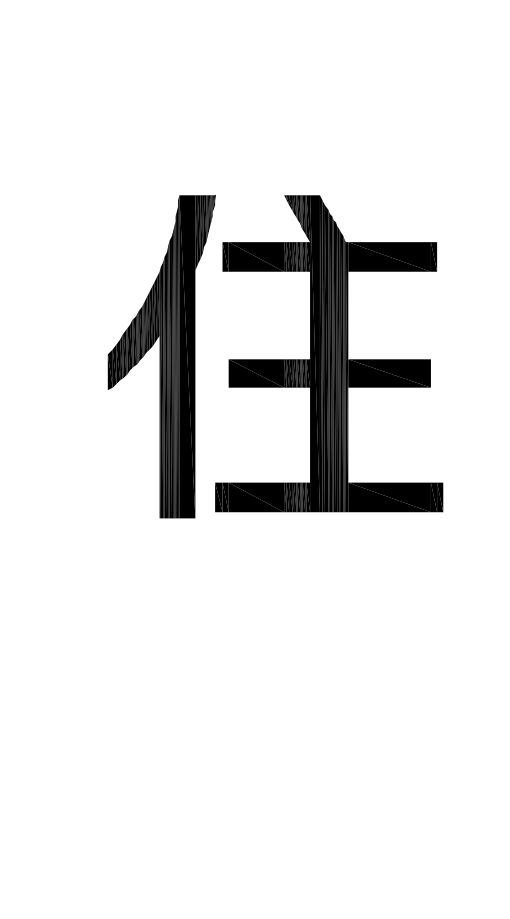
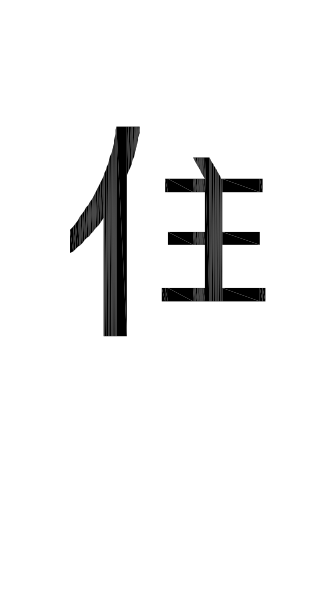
part: (328, 353) -> (213, 229), size x0.7

